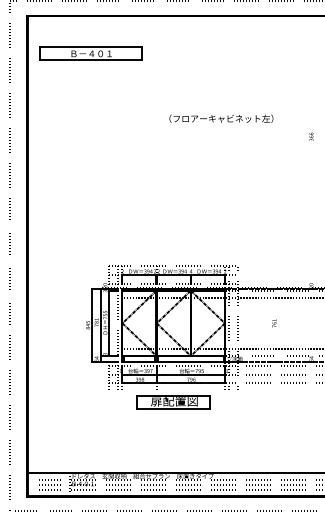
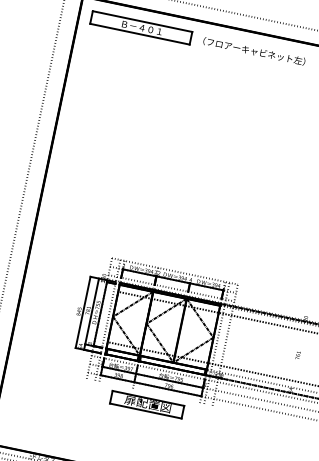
part: (90, 53) -> (140, 27), moved
text: (221, 118) -> (254, 51), moved
text: (274, 323) -> (298, 355), moved

